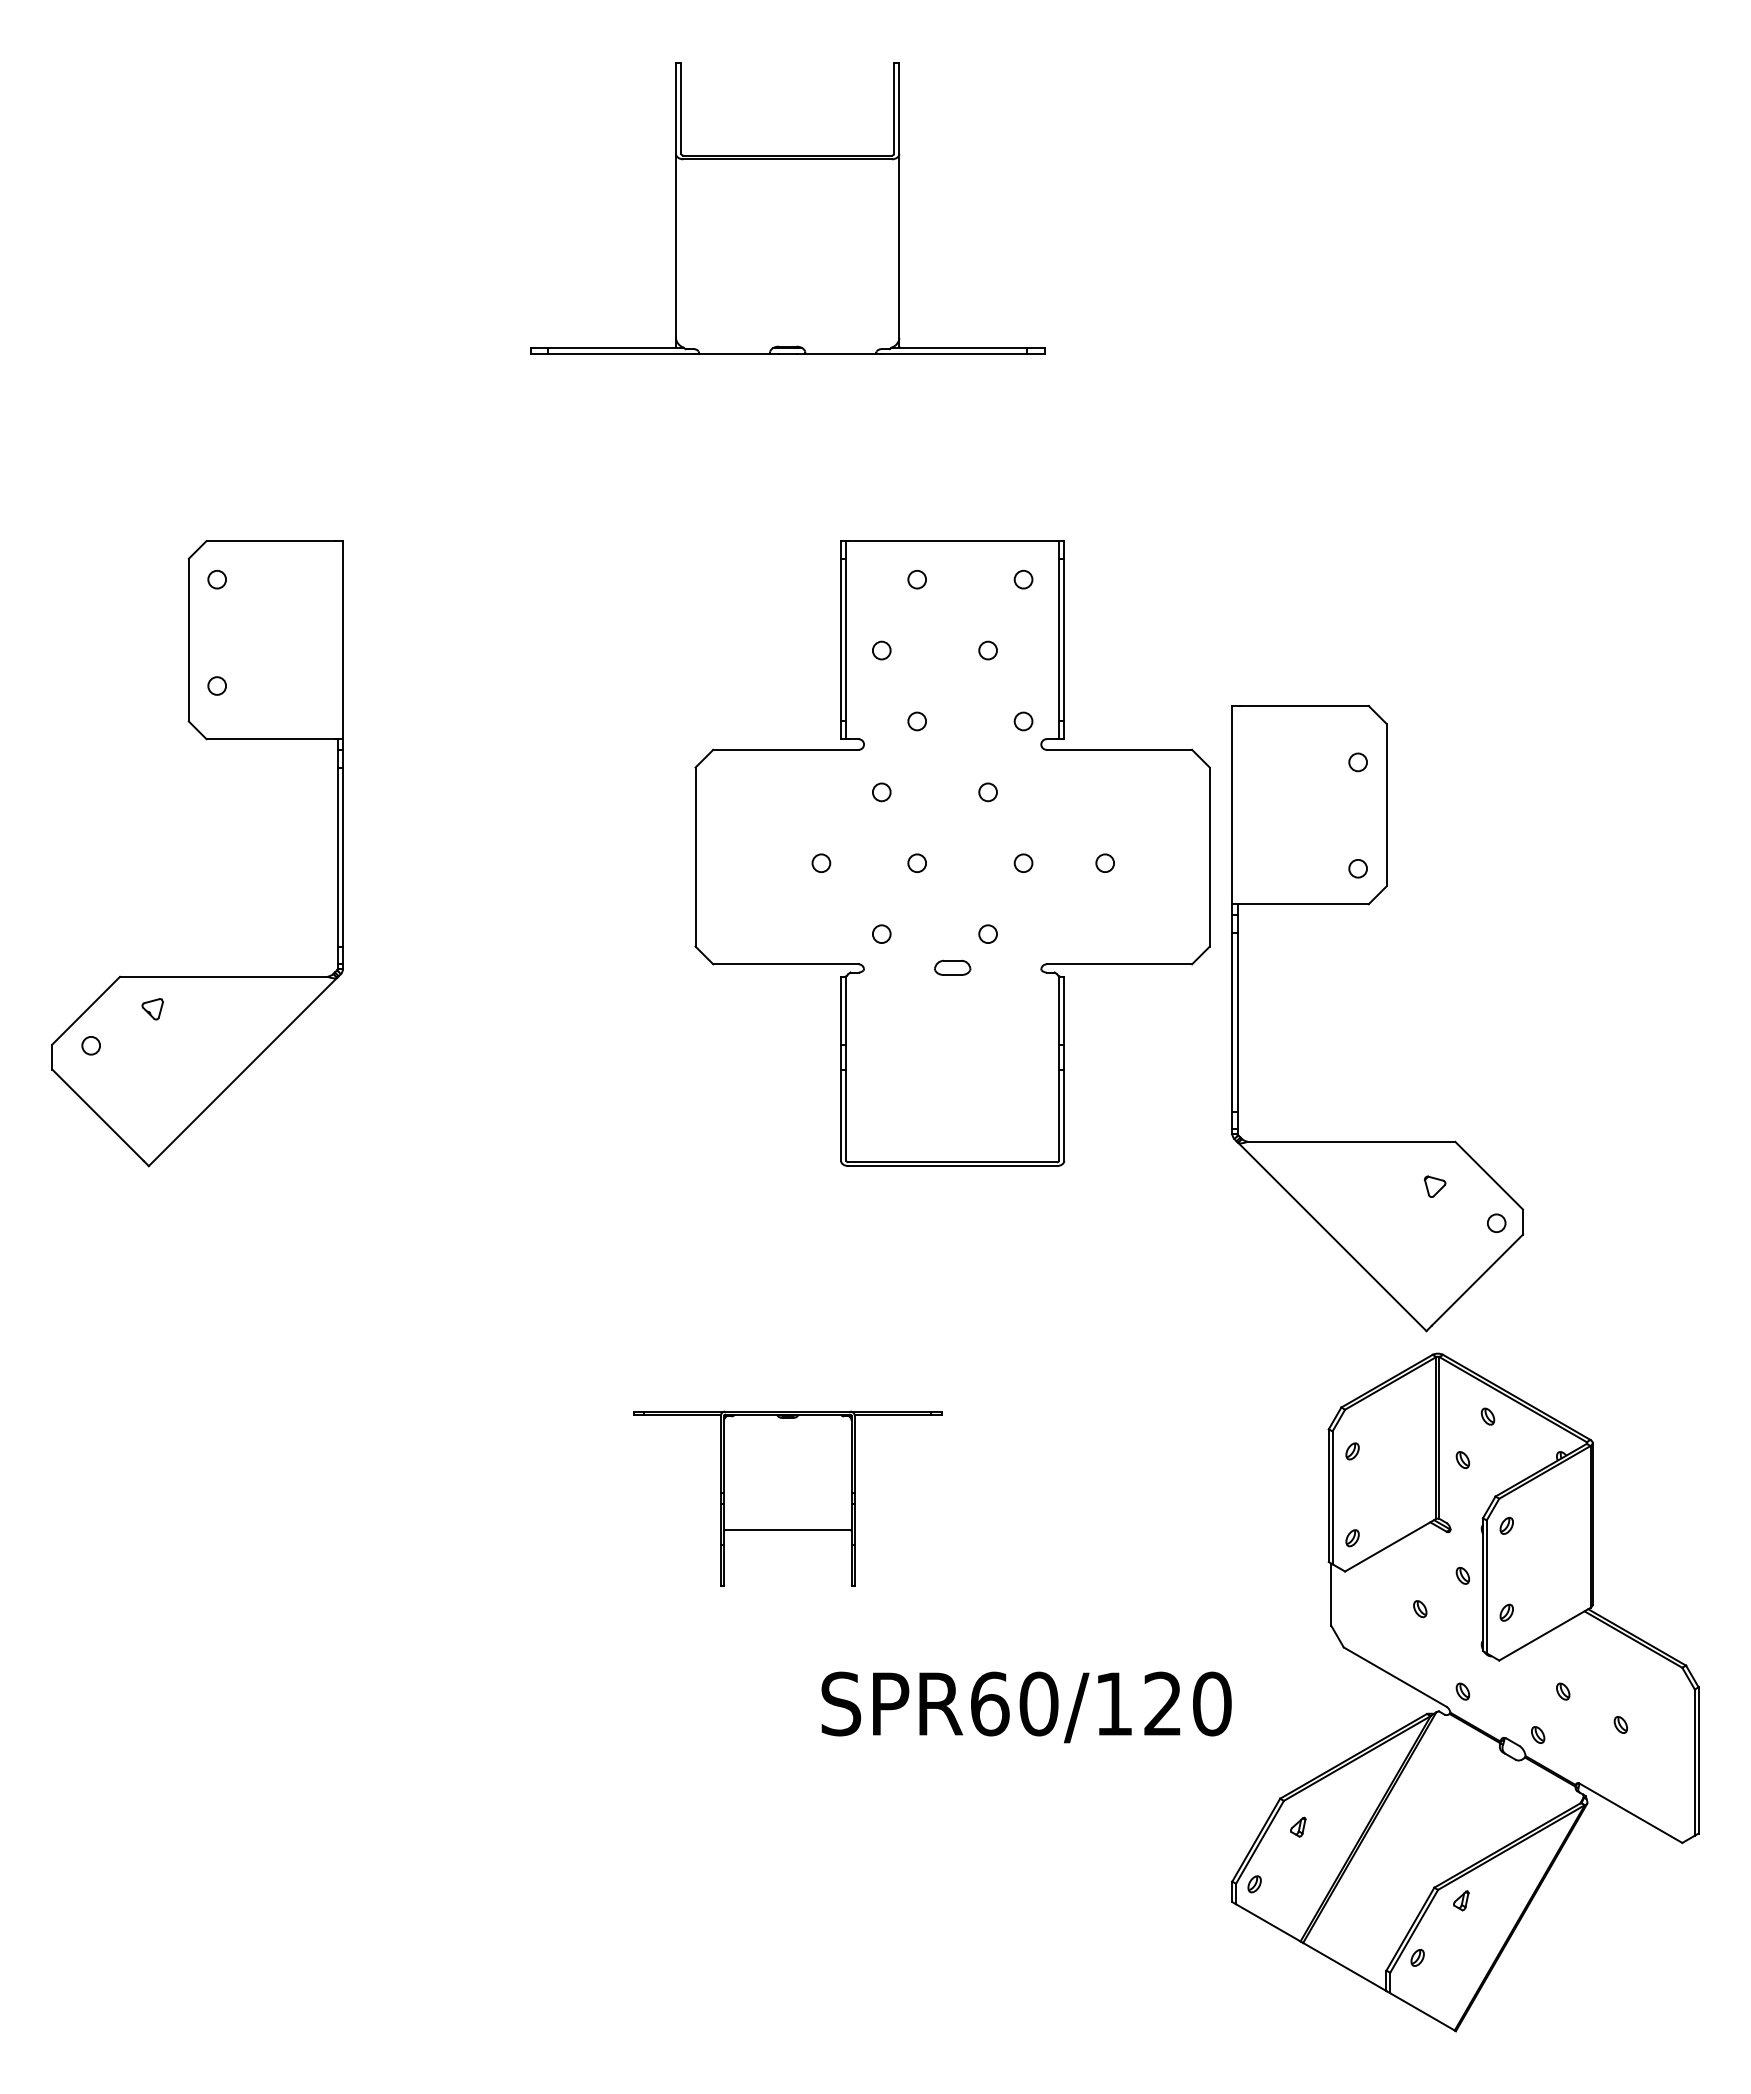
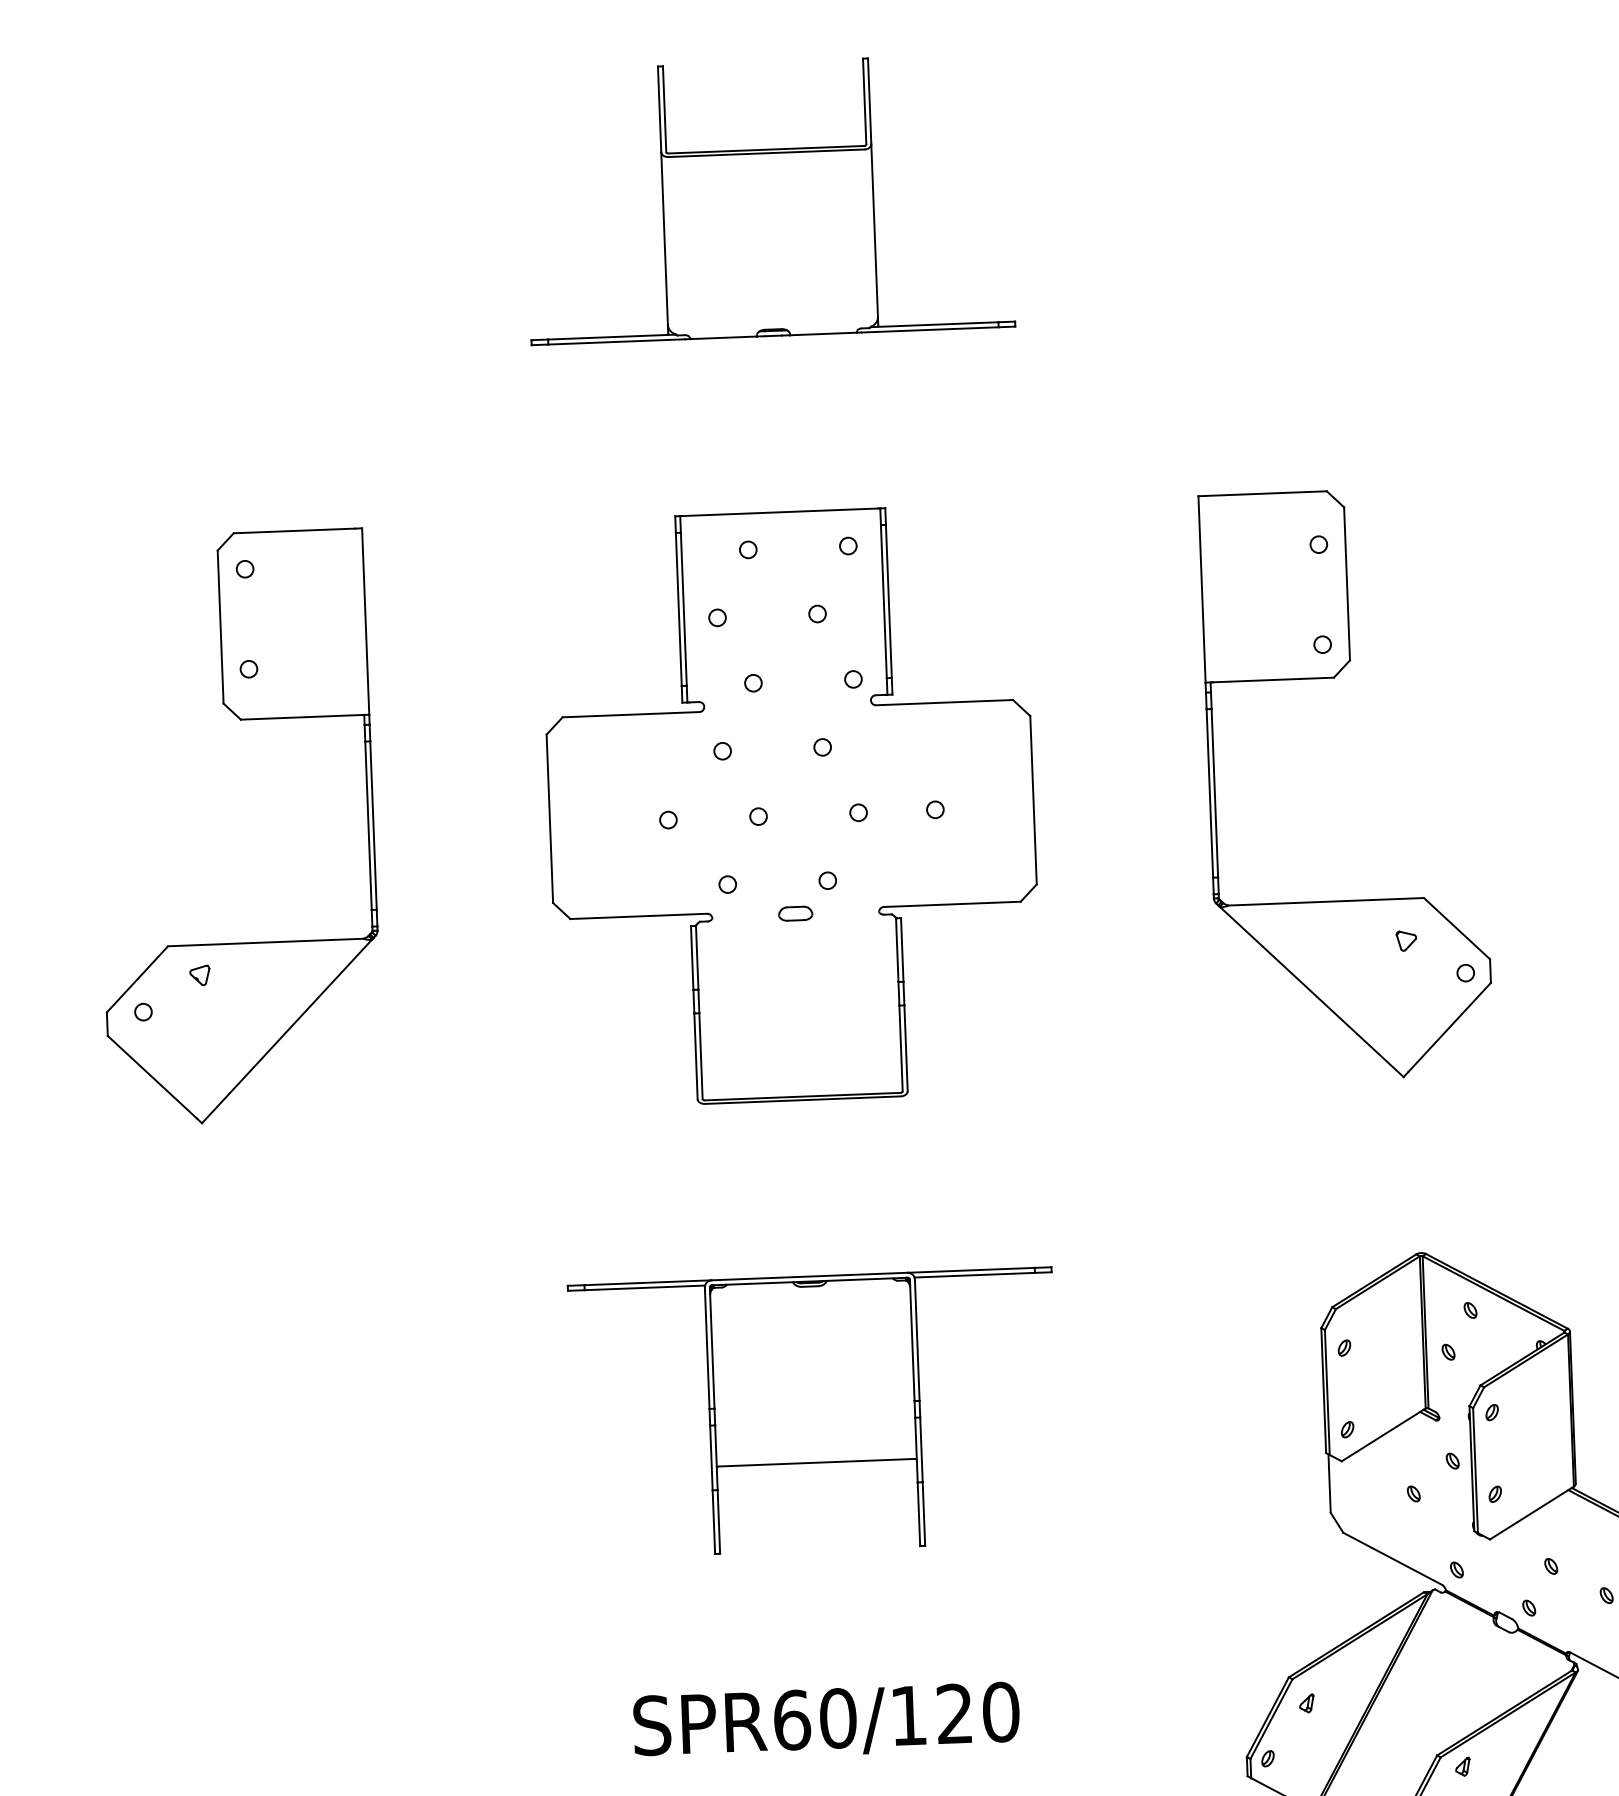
part: (952, 853) -> (791, 806), moved
part: (1368, 905) -> (1333, 678), moved
part: (787, 1498) -> (814, 1412), size x1.67
text: (1026, 1707) -> (826, 1722), moved

